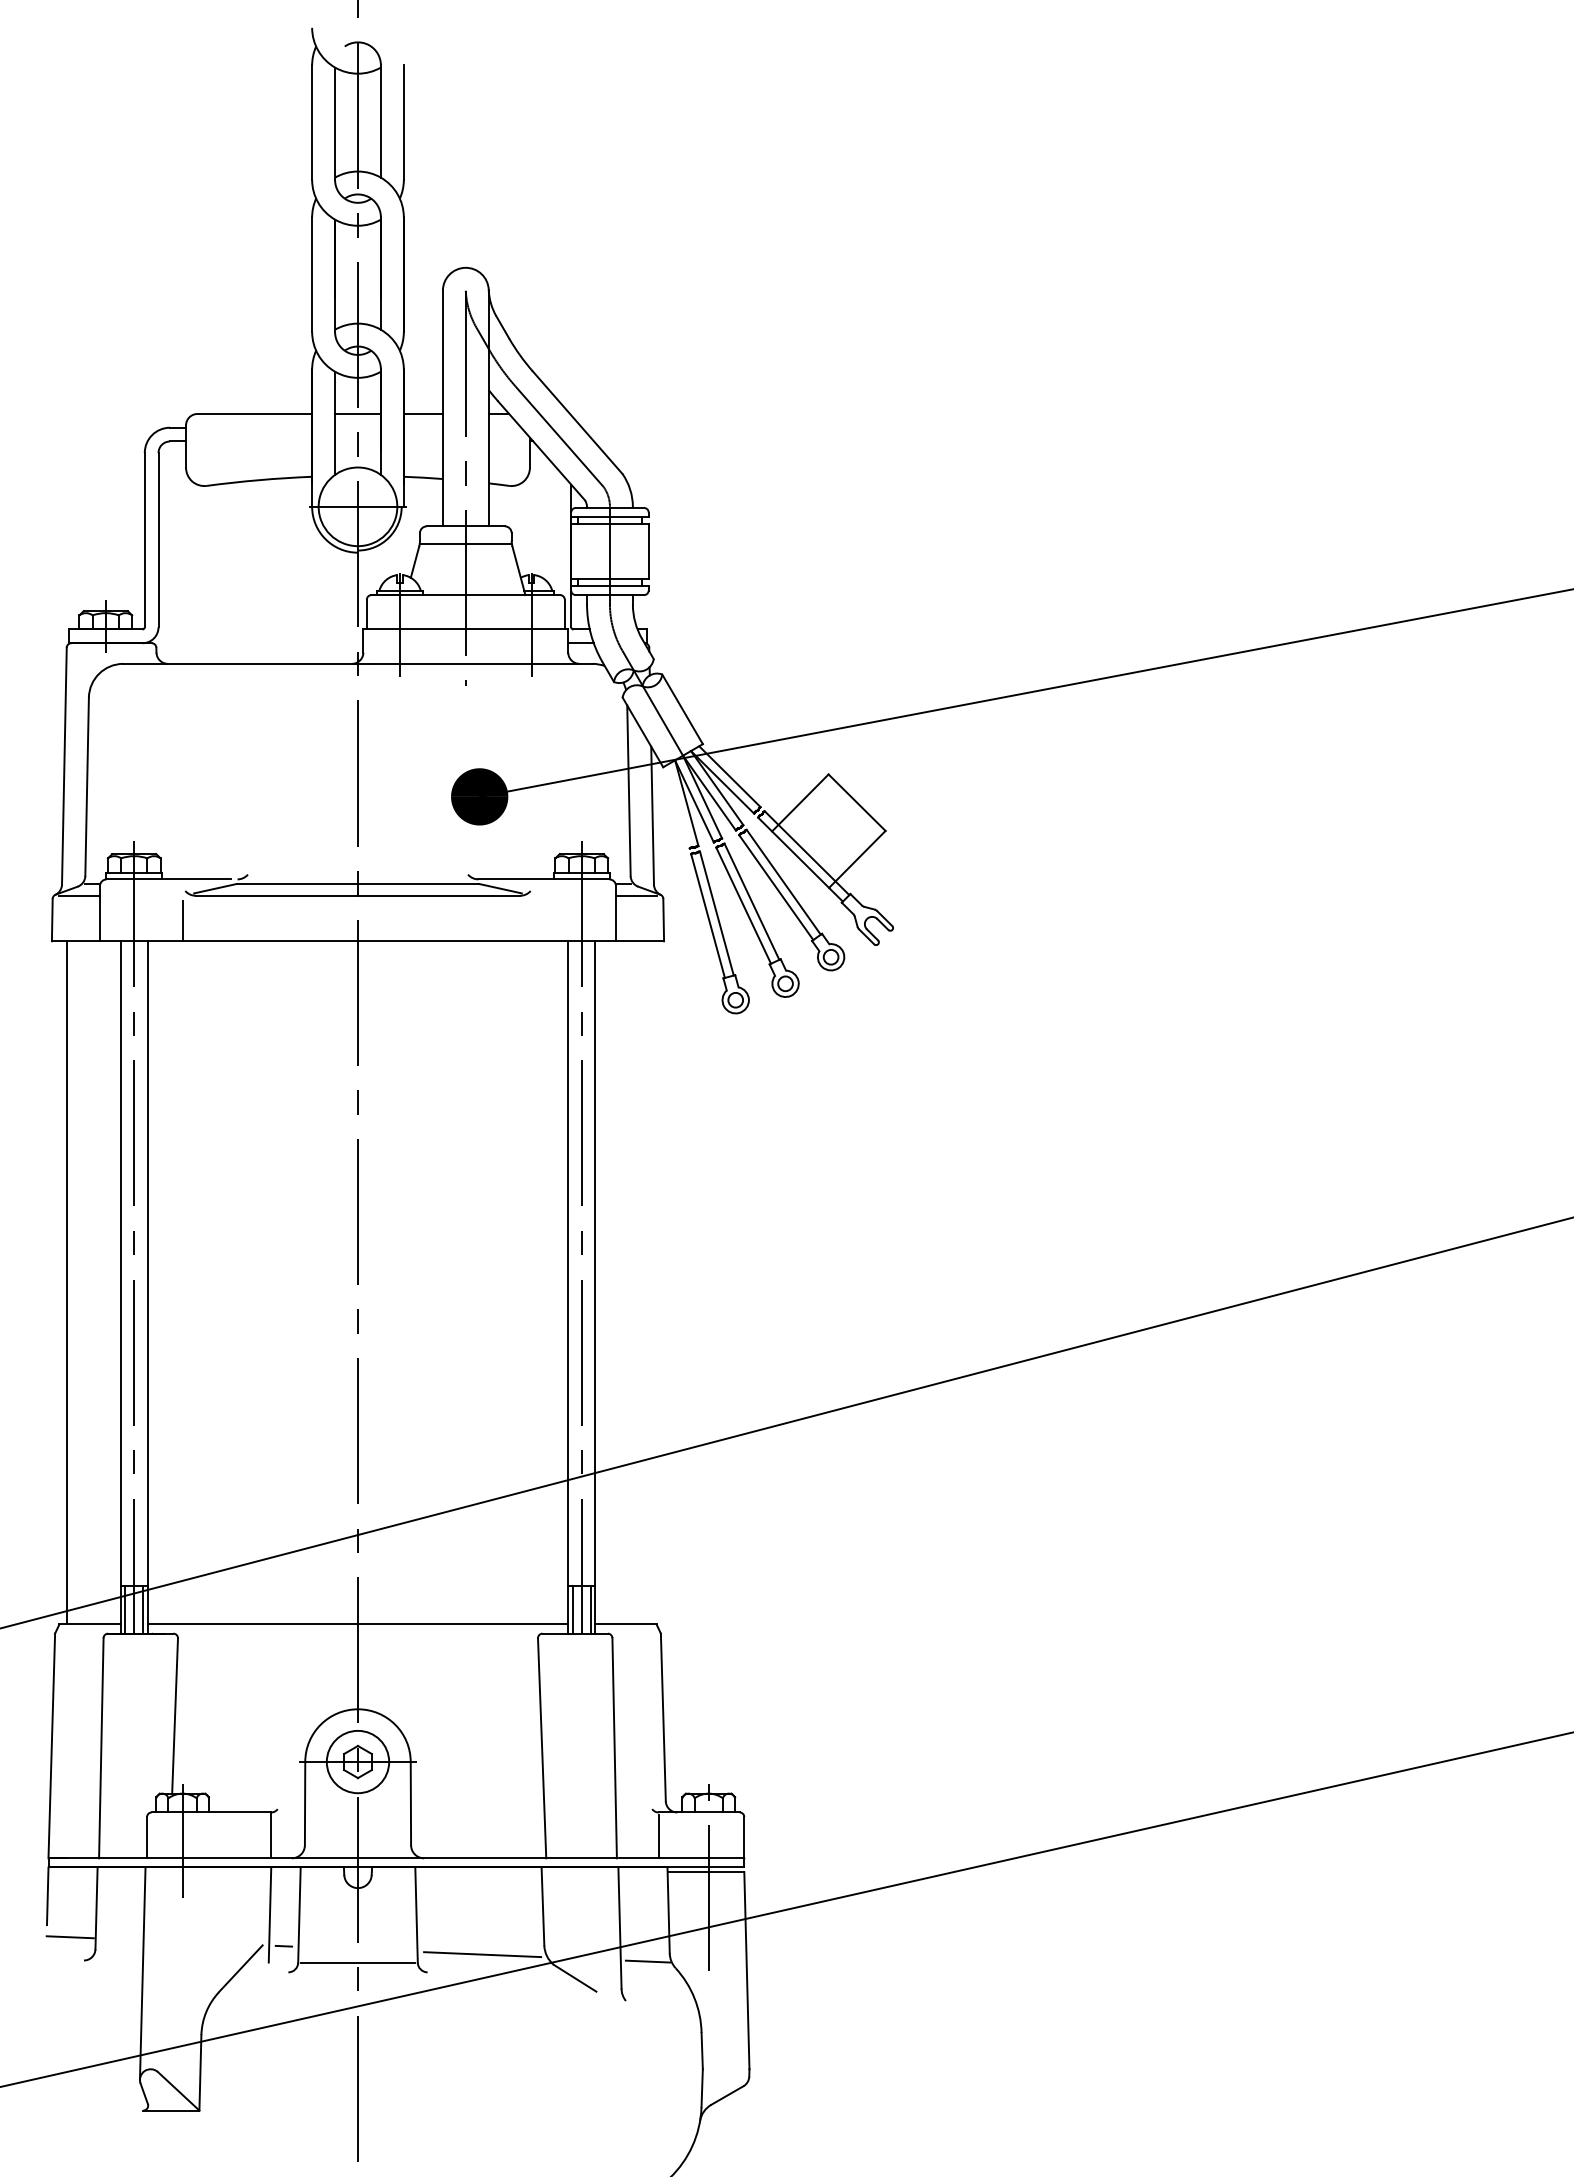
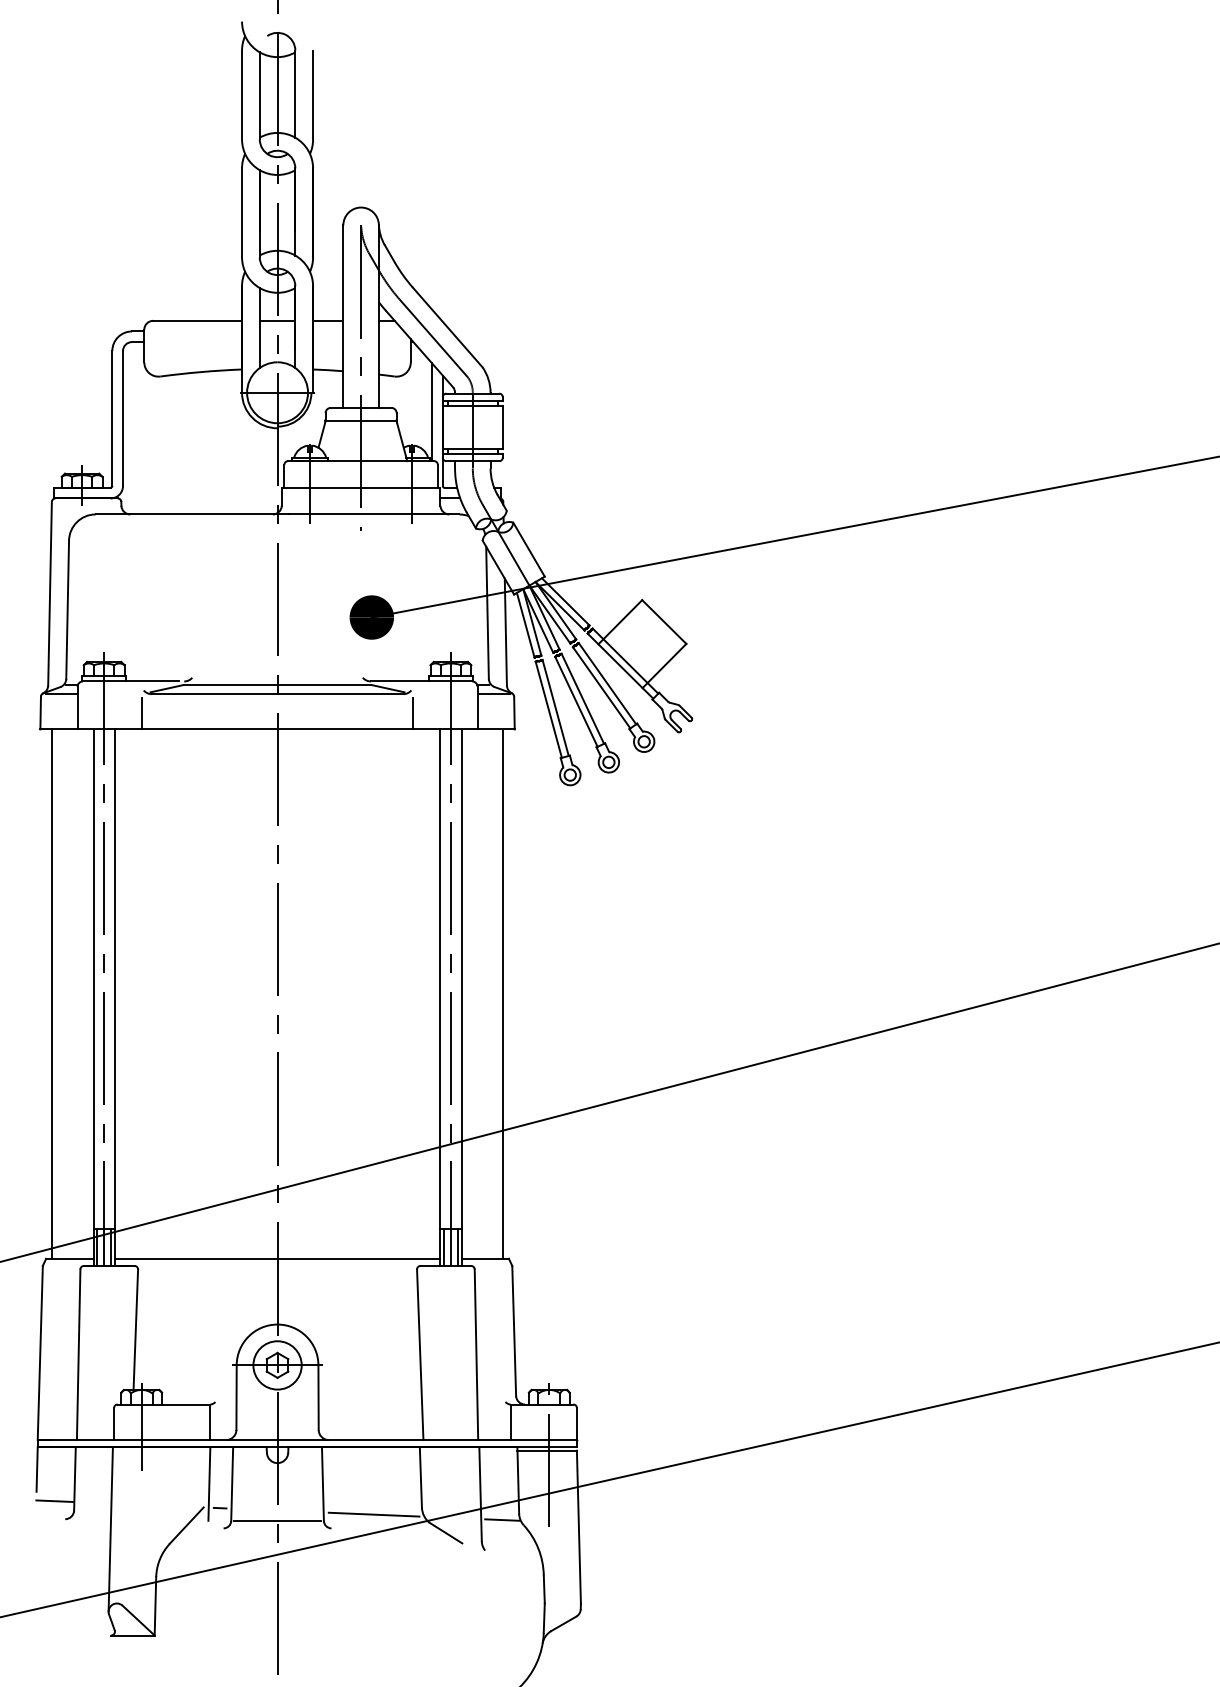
line: (557, 531) -> (432, 411), added
line: (677, 806) -> (525, 624), added
line: (532, 920) -> (412, 713), added
line: (649, 1282) -> (503, 993), added

